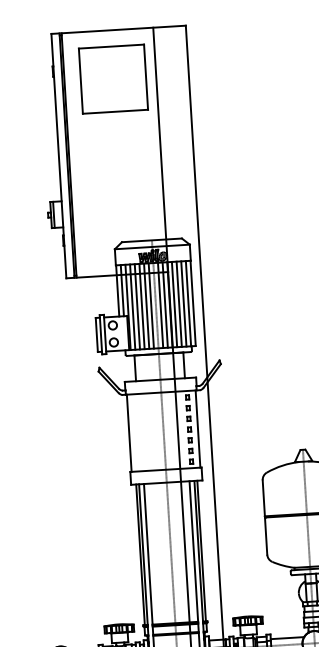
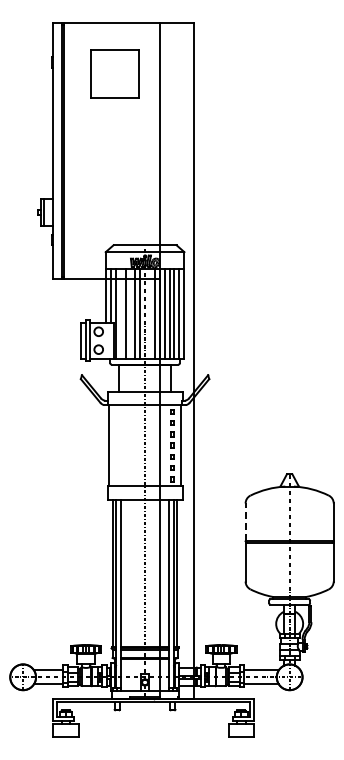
part: (112, 78) -> (114, 73), size x0.7
line: (160, 305) -> (149, 313), removed
line: (132, 306) -> (120, 313), removed
line: (142, 306) -> (130, 313), removed
line: (263, 498) -> (245, 522), solid -> dashed

